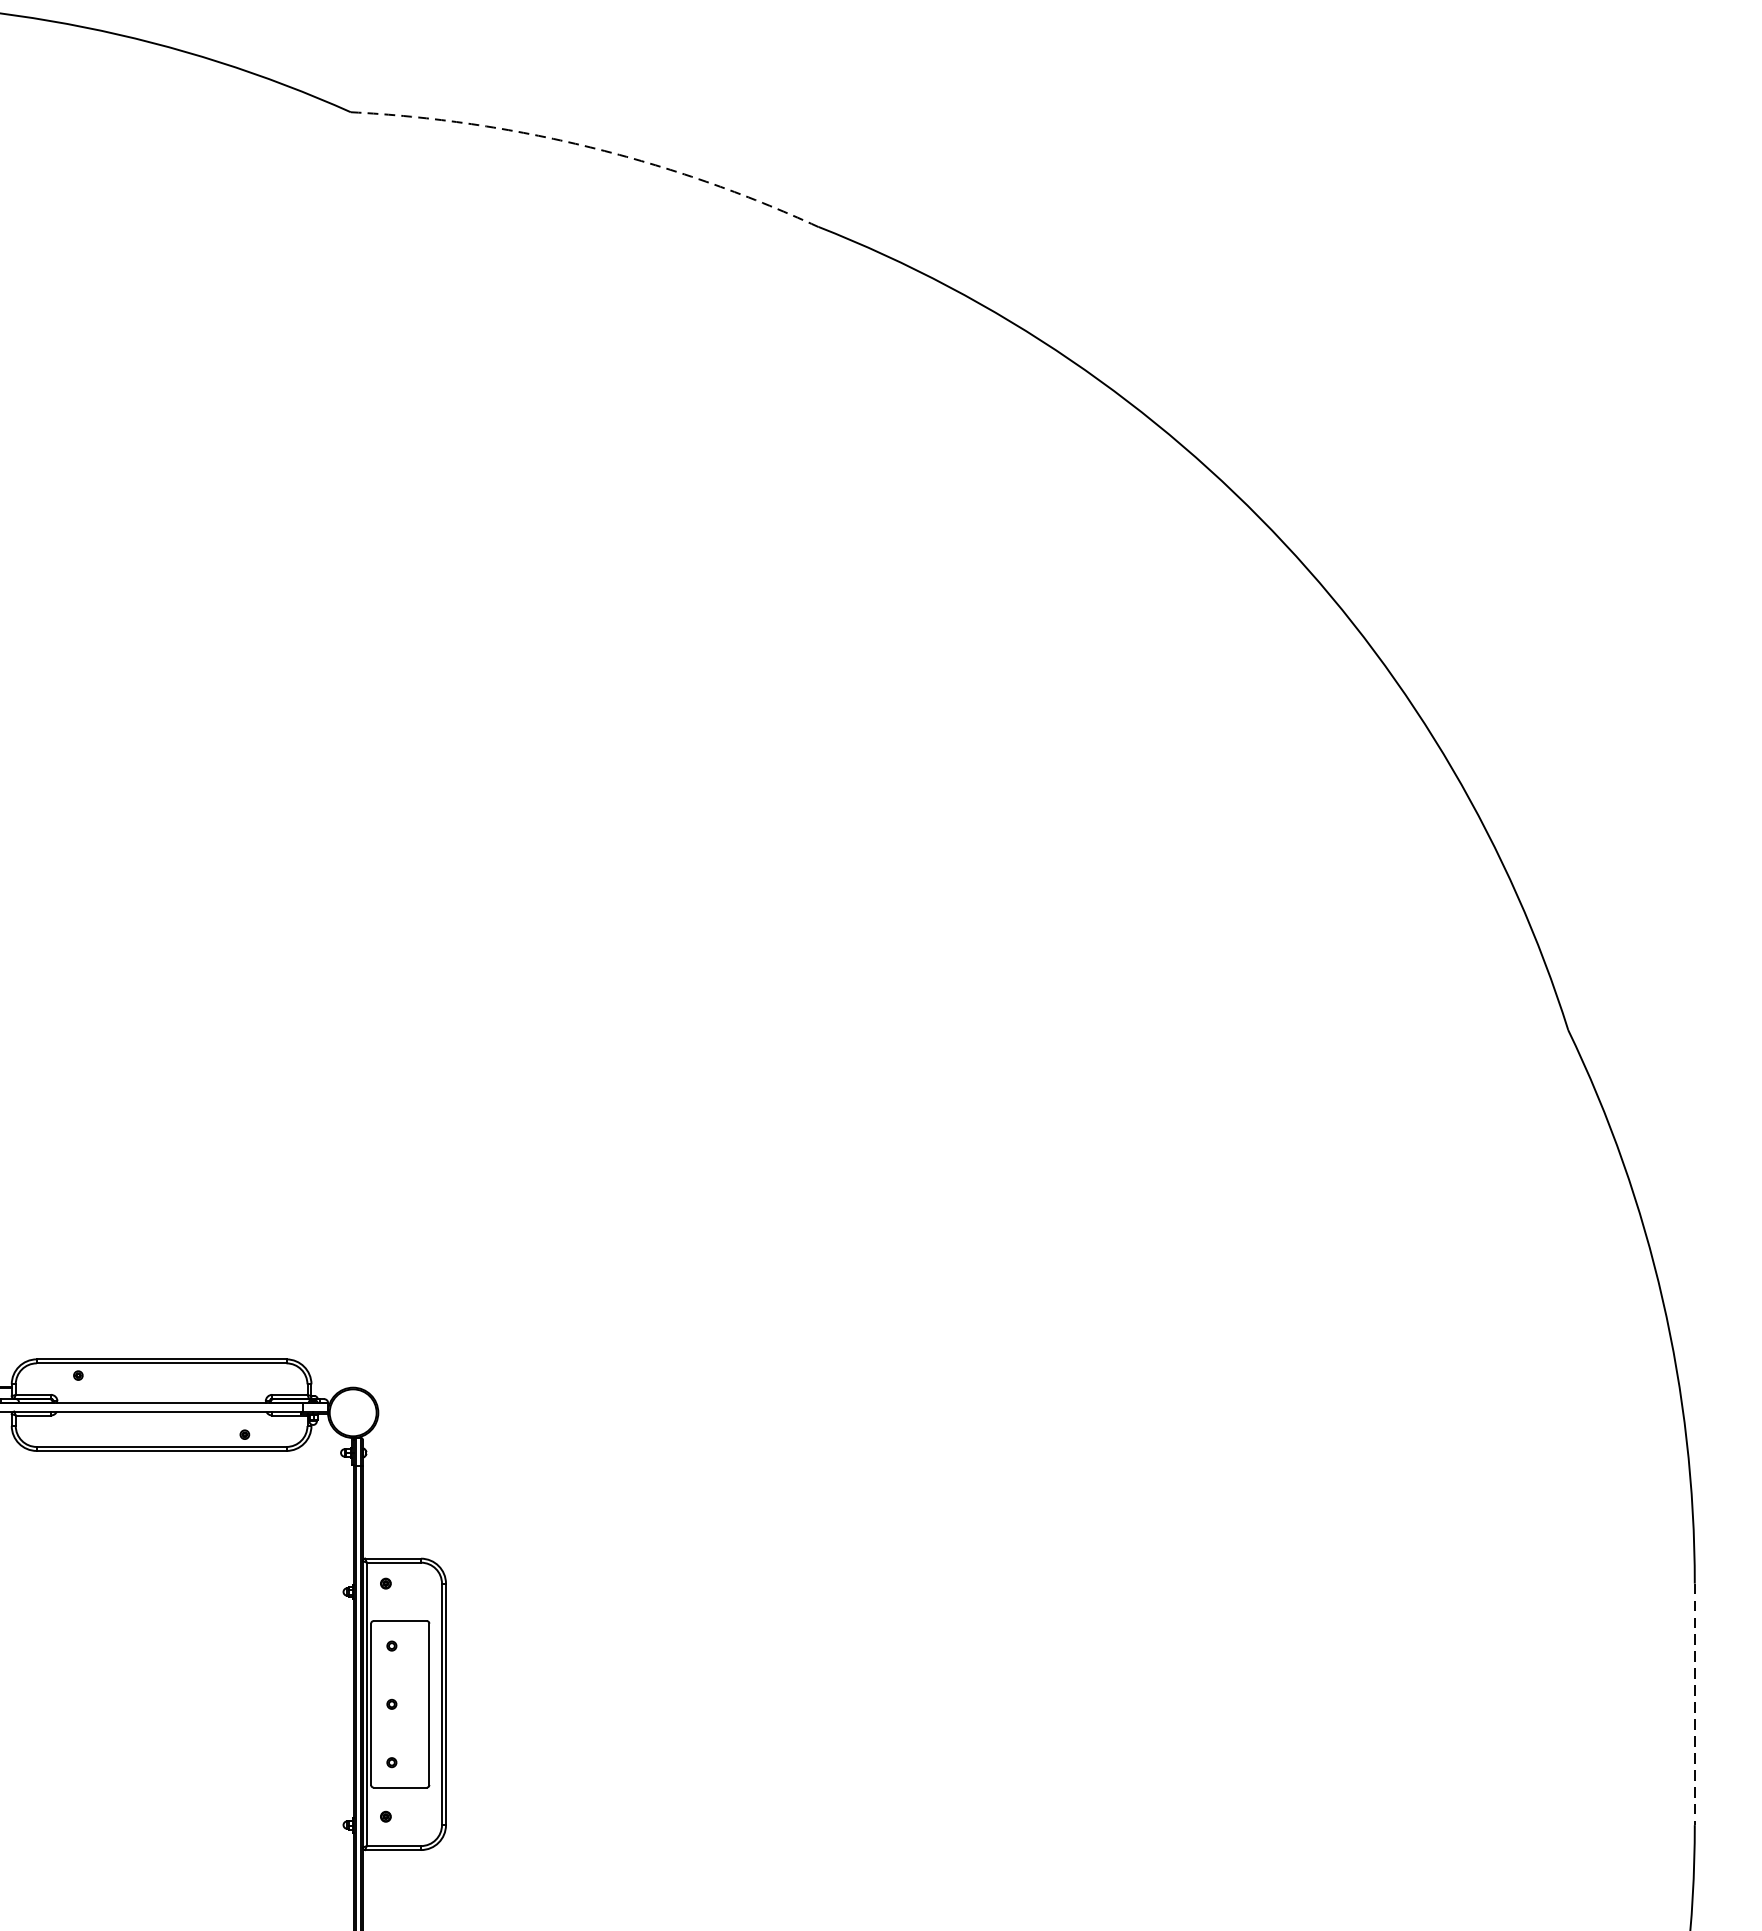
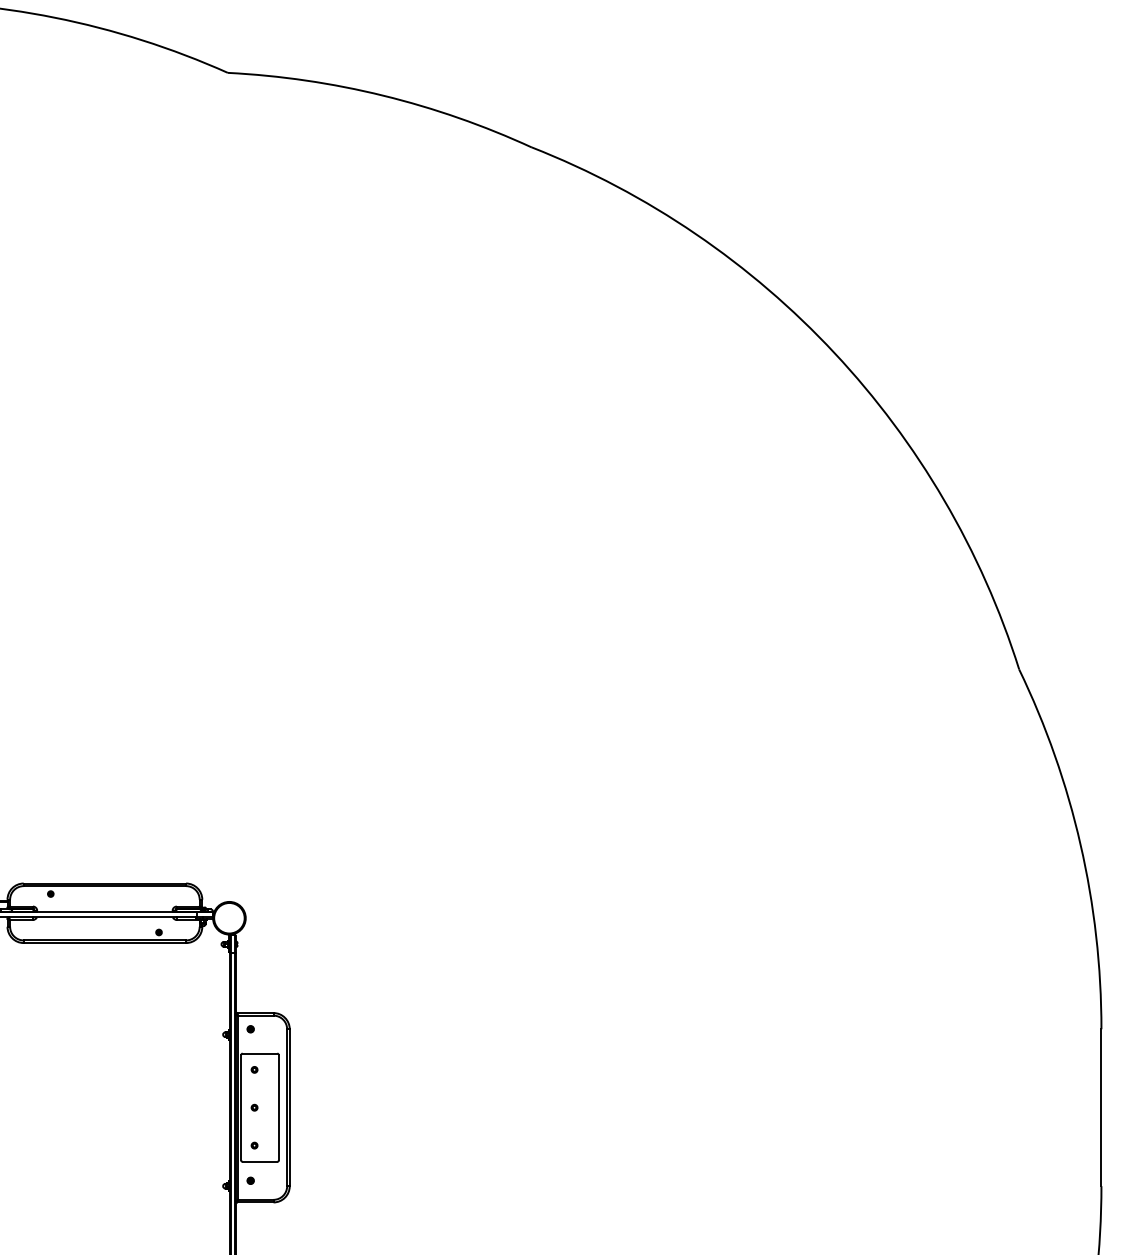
arc: (590, 147) -> (383, 95), dashed -> solid
line: (1694, 1705) -> (1101, 1108), dashed -> solid

